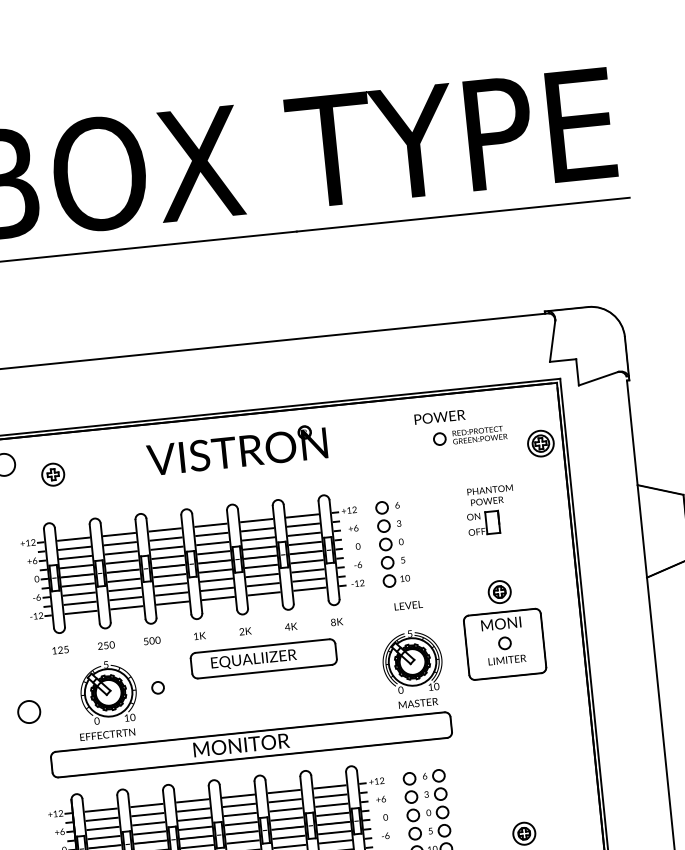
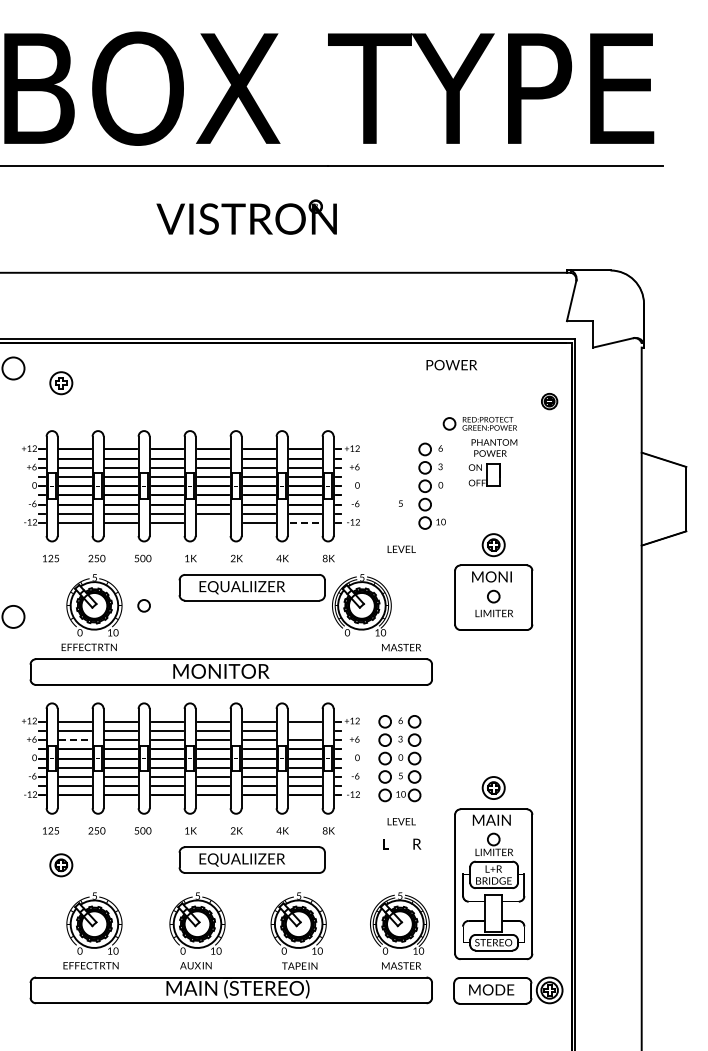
part: (469, 435) -> (479, 423), moved
part: (540, 443) -> (549, 401), size x0.6
part: (236, 449) -> (246, 216), moved
part: (392, 543) -> (431, 485), moved
line: (310, 589) -> (305, 523), solid -> dashed
line: (217, 598) -> (212, 523), removed
part: (412, 661) -> (361, 605), moved
line: (330, 796) -> (304, 731), removed
line: (103, 828) -> (75, 740), solid -> dashed

